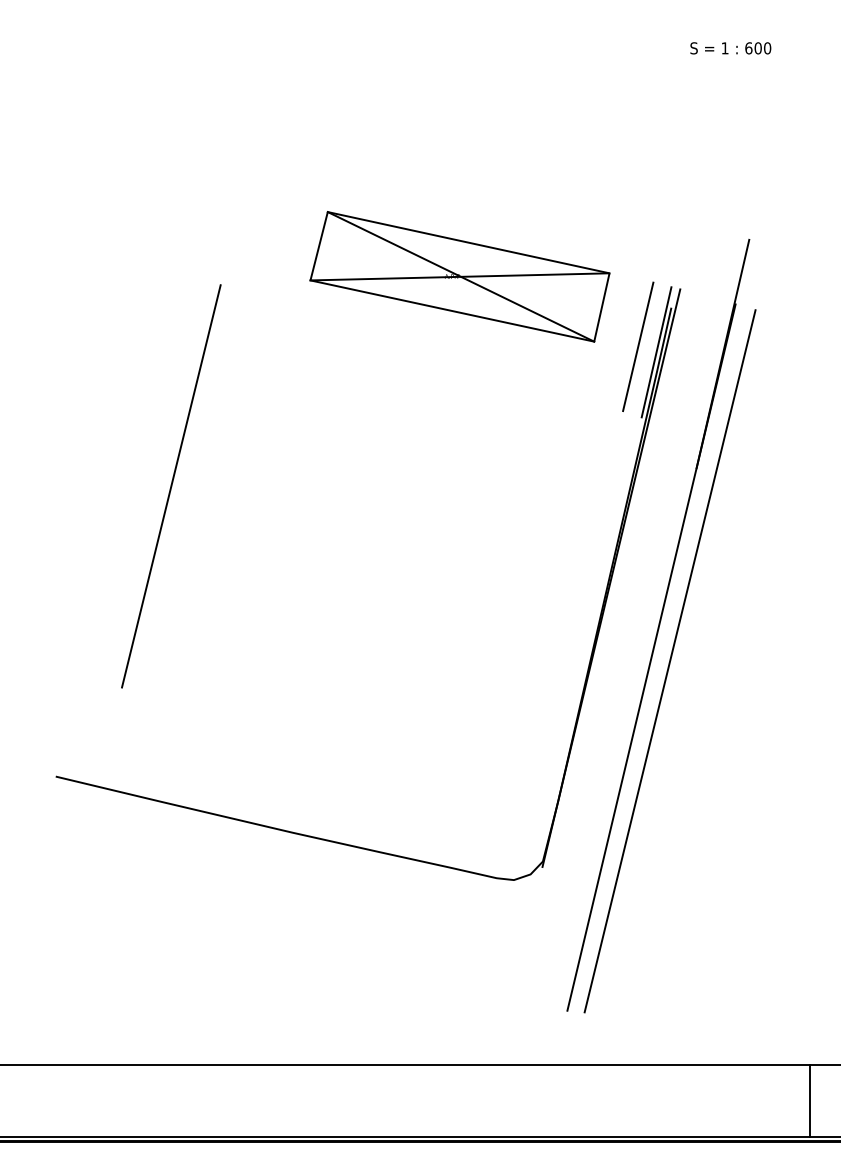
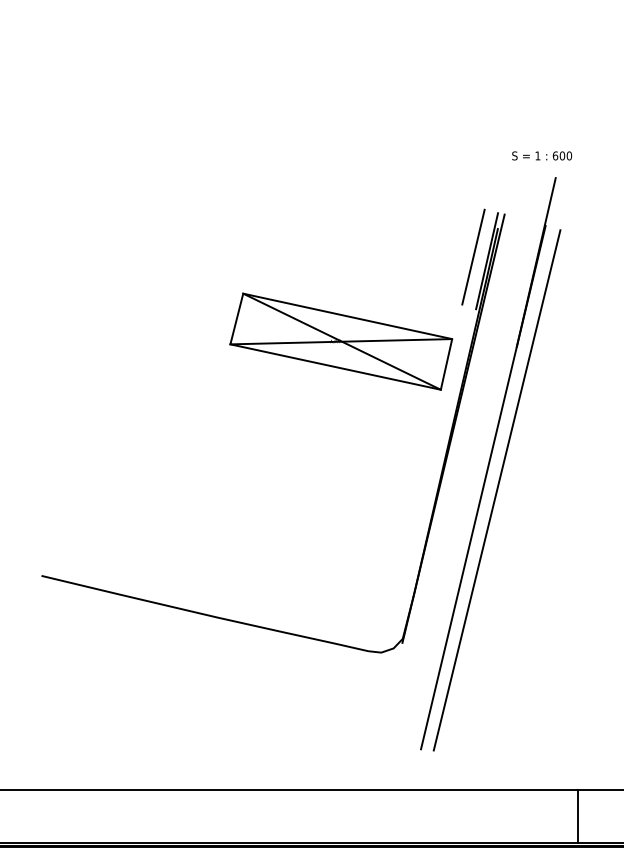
text: (730, 48) -> (541, 156), moved
part: (459, 276) -> (340, 341), moved
line: (171, 486) -> (127, 360), removed
line: (809, 1101) -> (577, 816), moved

